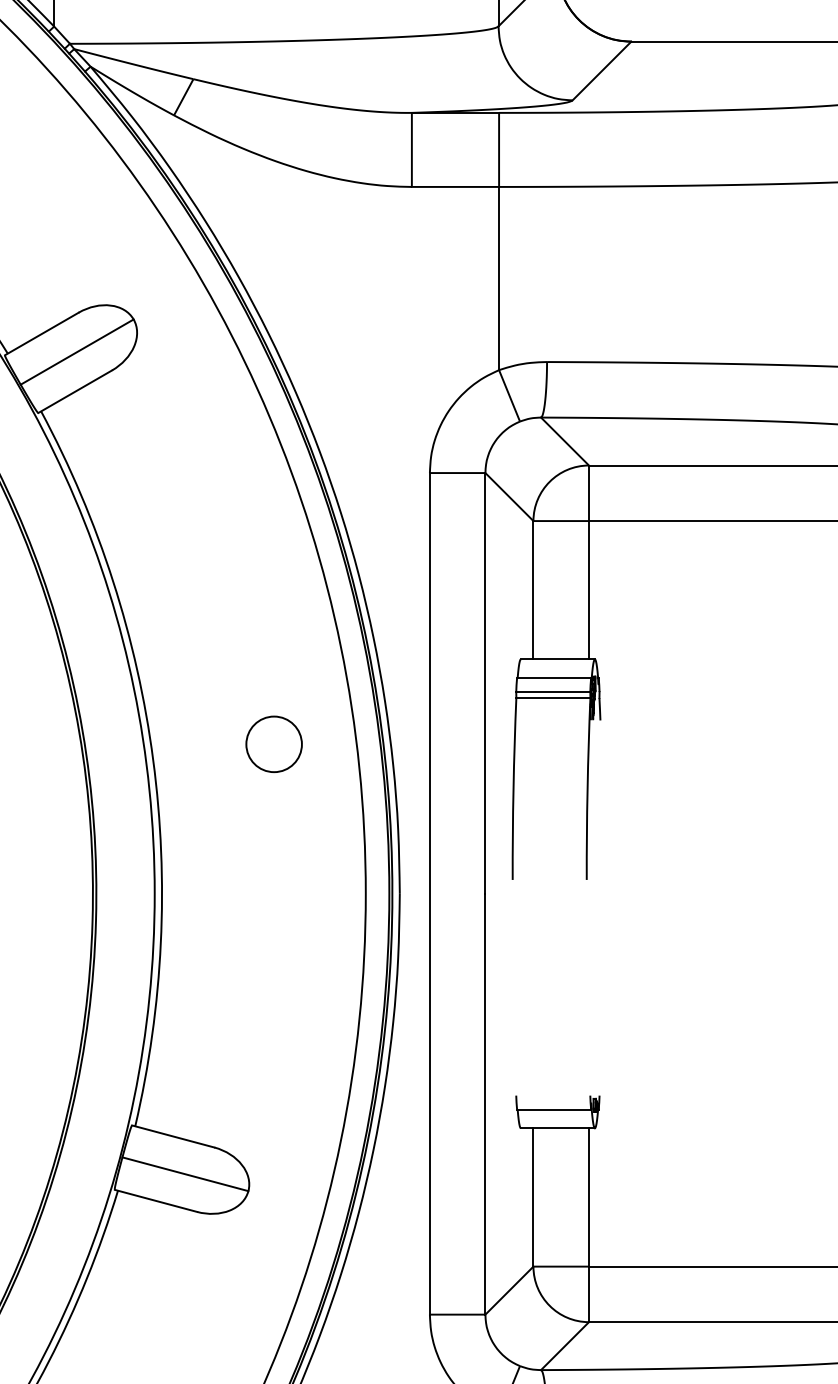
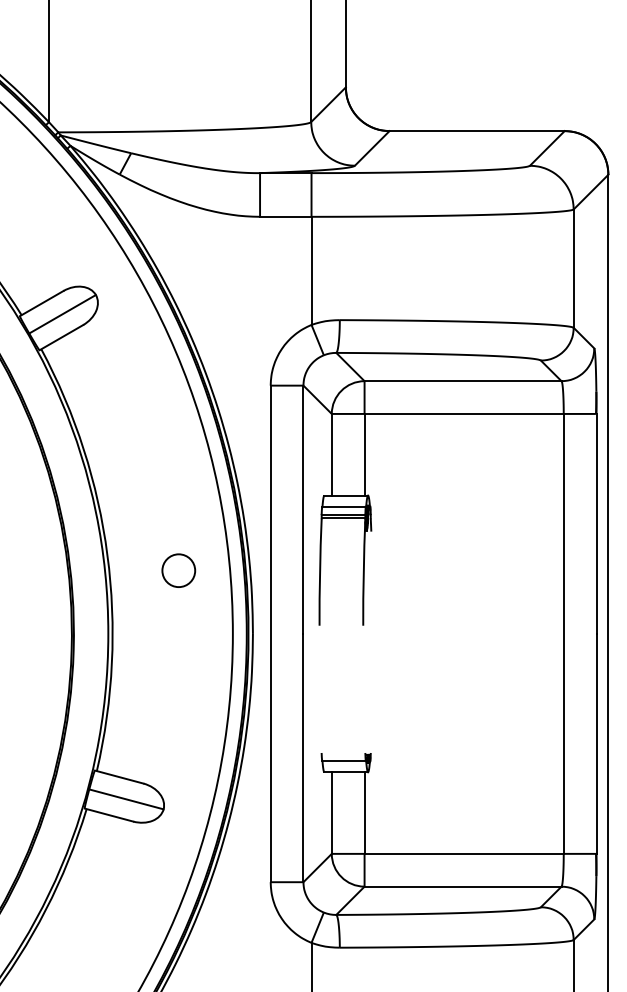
circle: (273, 743) -> (178, 570), moved

